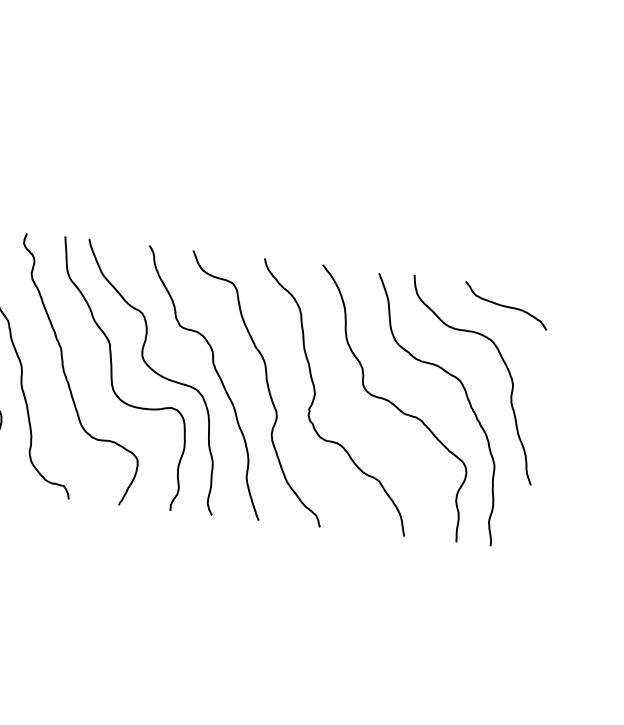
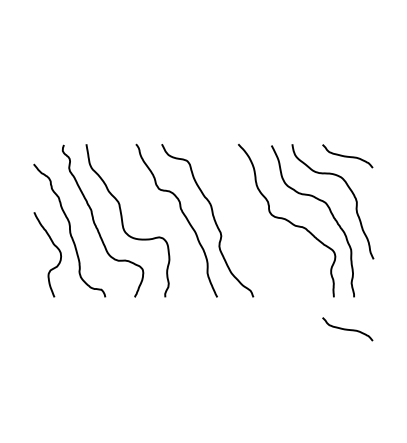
curve: (153, 373) -> (146, 218), removed
curve: (315, 394) -> (242, 220), removed
curve: (473, 599) -> (347, 329), added

